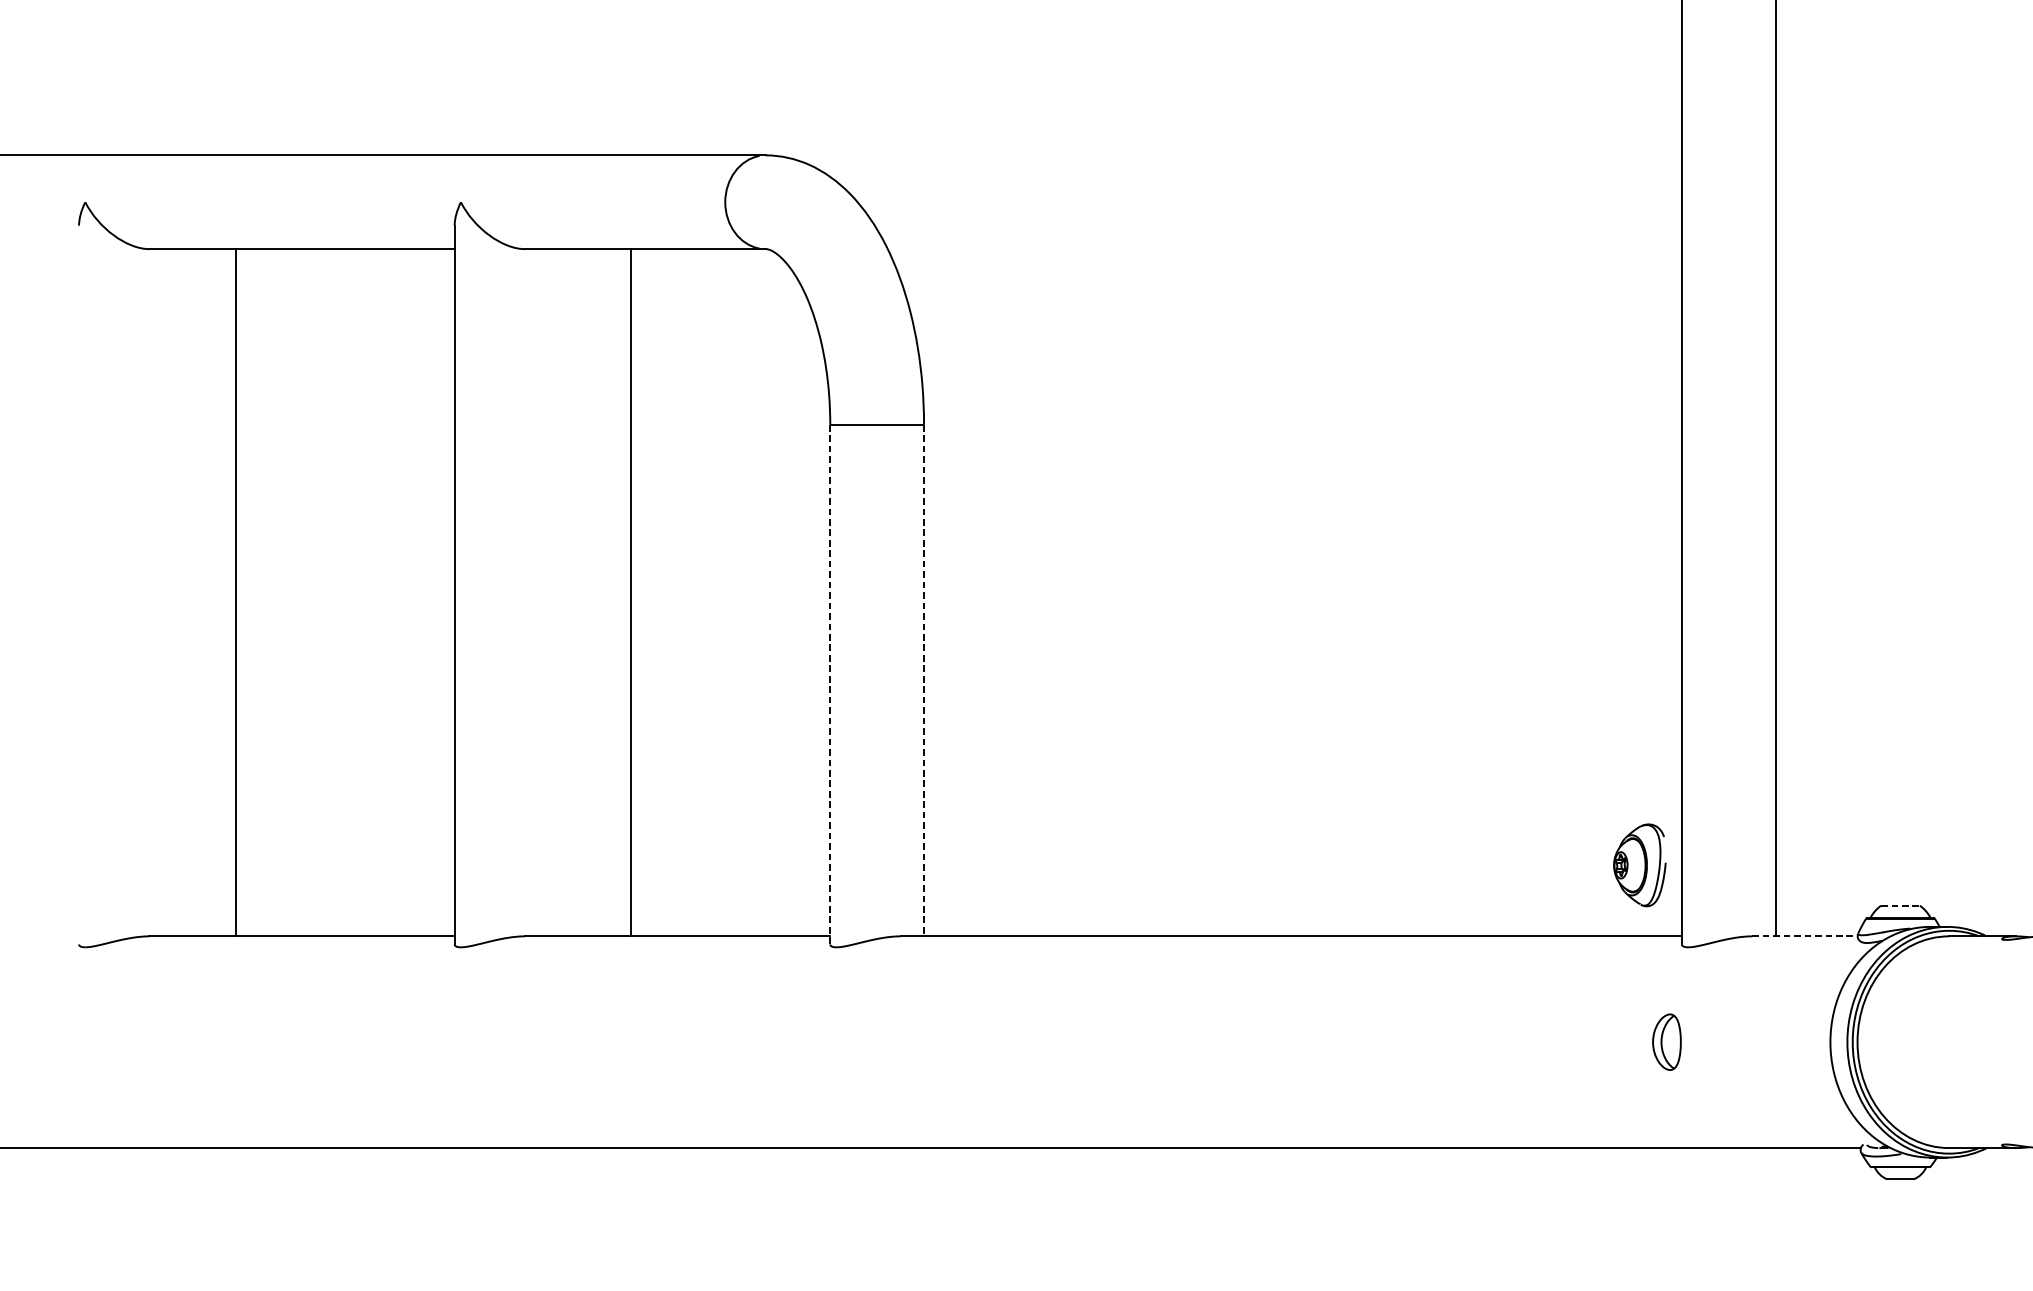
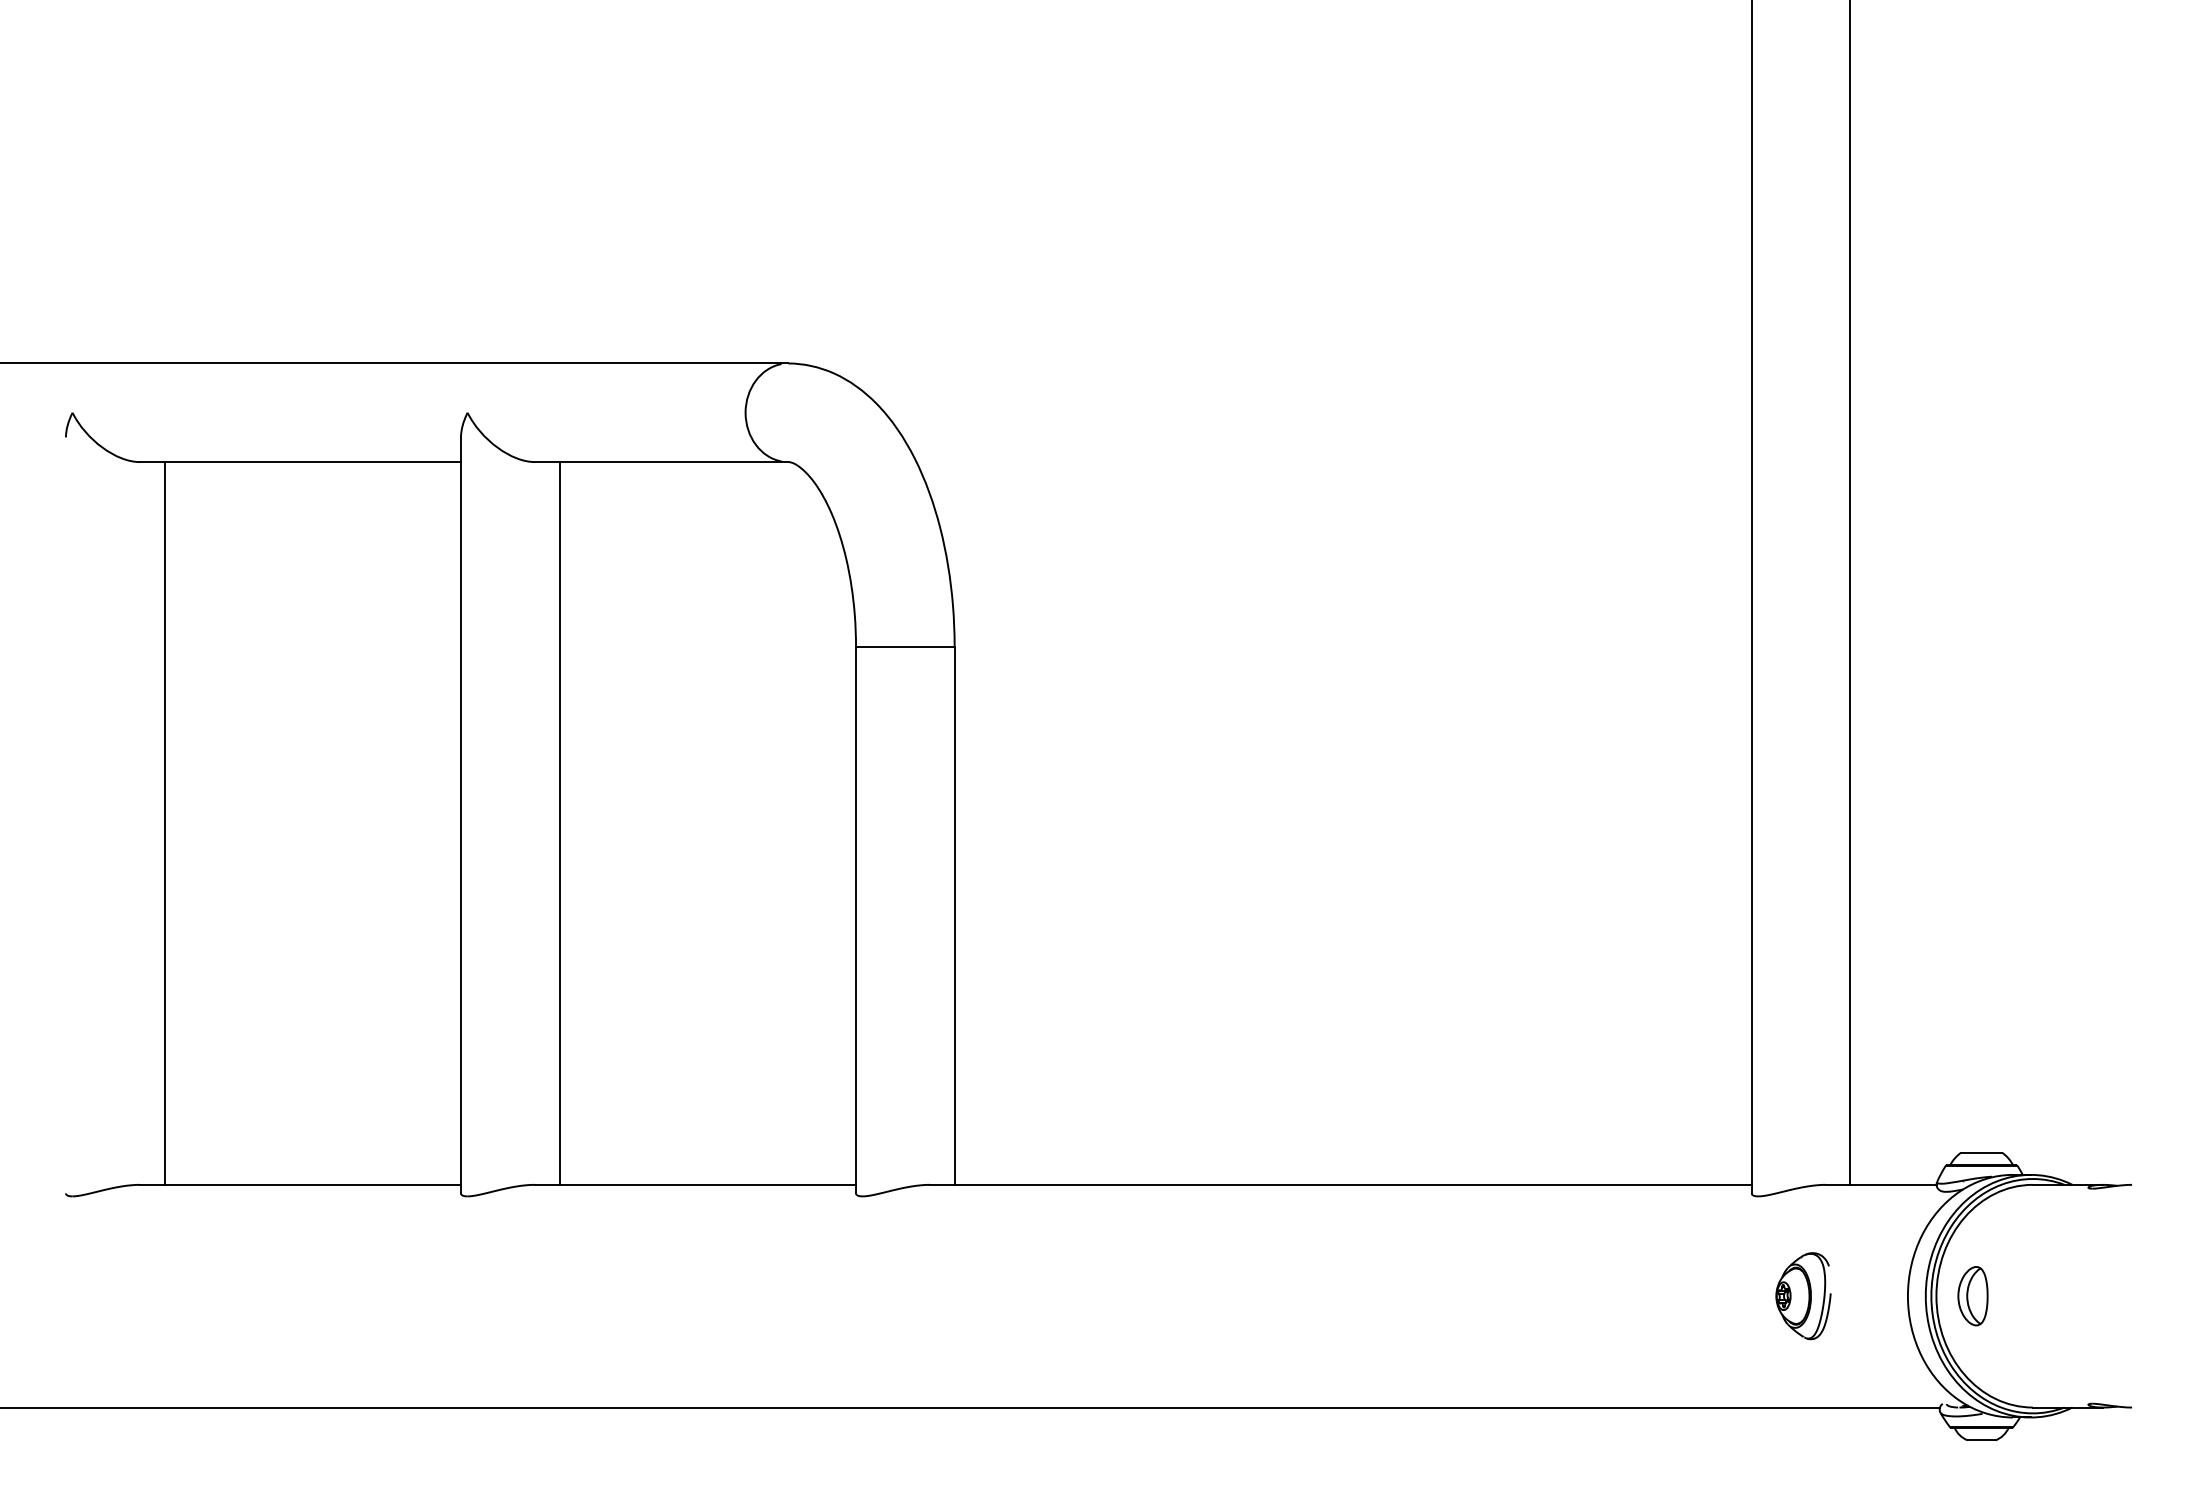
line: (235, 592) -> (164, 823), moved
line: (631, 592) -> (559, 823), moved
line: (923, 680) -> (954, 915), dashed -> solid
line: (830, 685) -> (856, 920), dashed -> solid
part: (1639, 865) -> (1803, 1296), moved
line: (1901, 905) -> (1982, 1152), dashed -> solid
line: (1805, 936) -> (1881, 1184), dashed -> solid
part: (1666, 1042) -> (1972, 1296), moved

